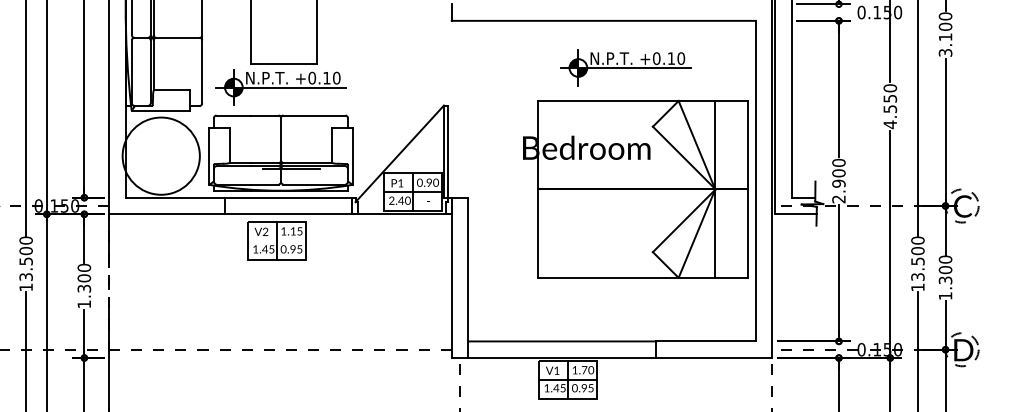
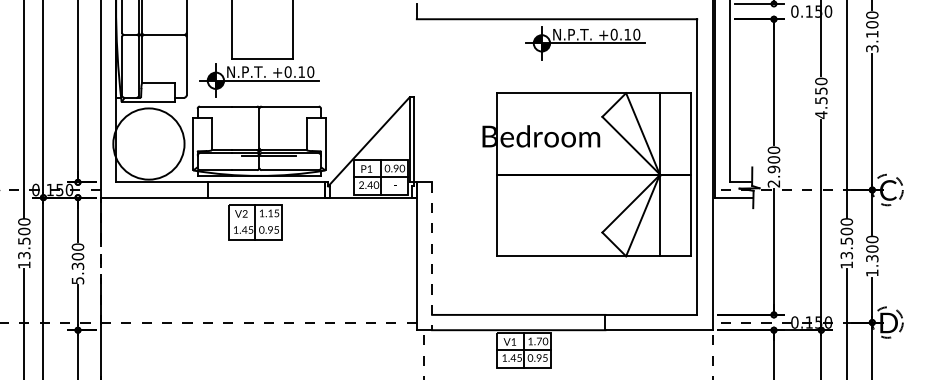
part: (625, 67) -> (585, 42), moved
line: (468, 278) -> (432, 256), solid -> dashed
text: (84, 304) -> (78, 280), 1.300 -> 5.300

